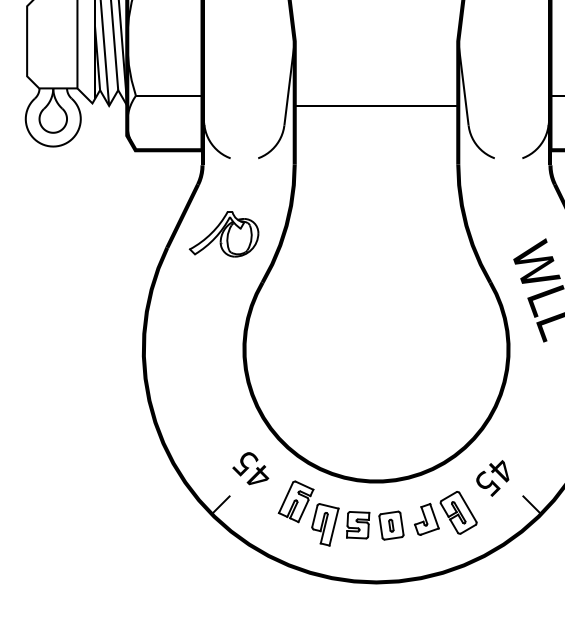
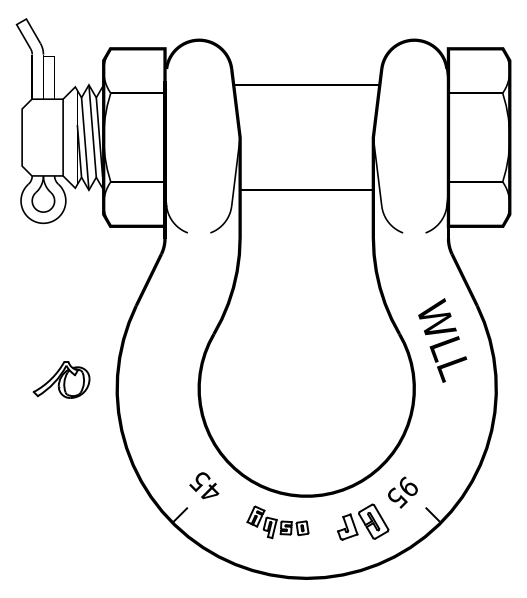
part: (223, 233) -> (61, 379), moved
text: (500, 469) -> (407, 486), 45 -> 95
part: (340, 513) -> (277, 522), size x0.6

